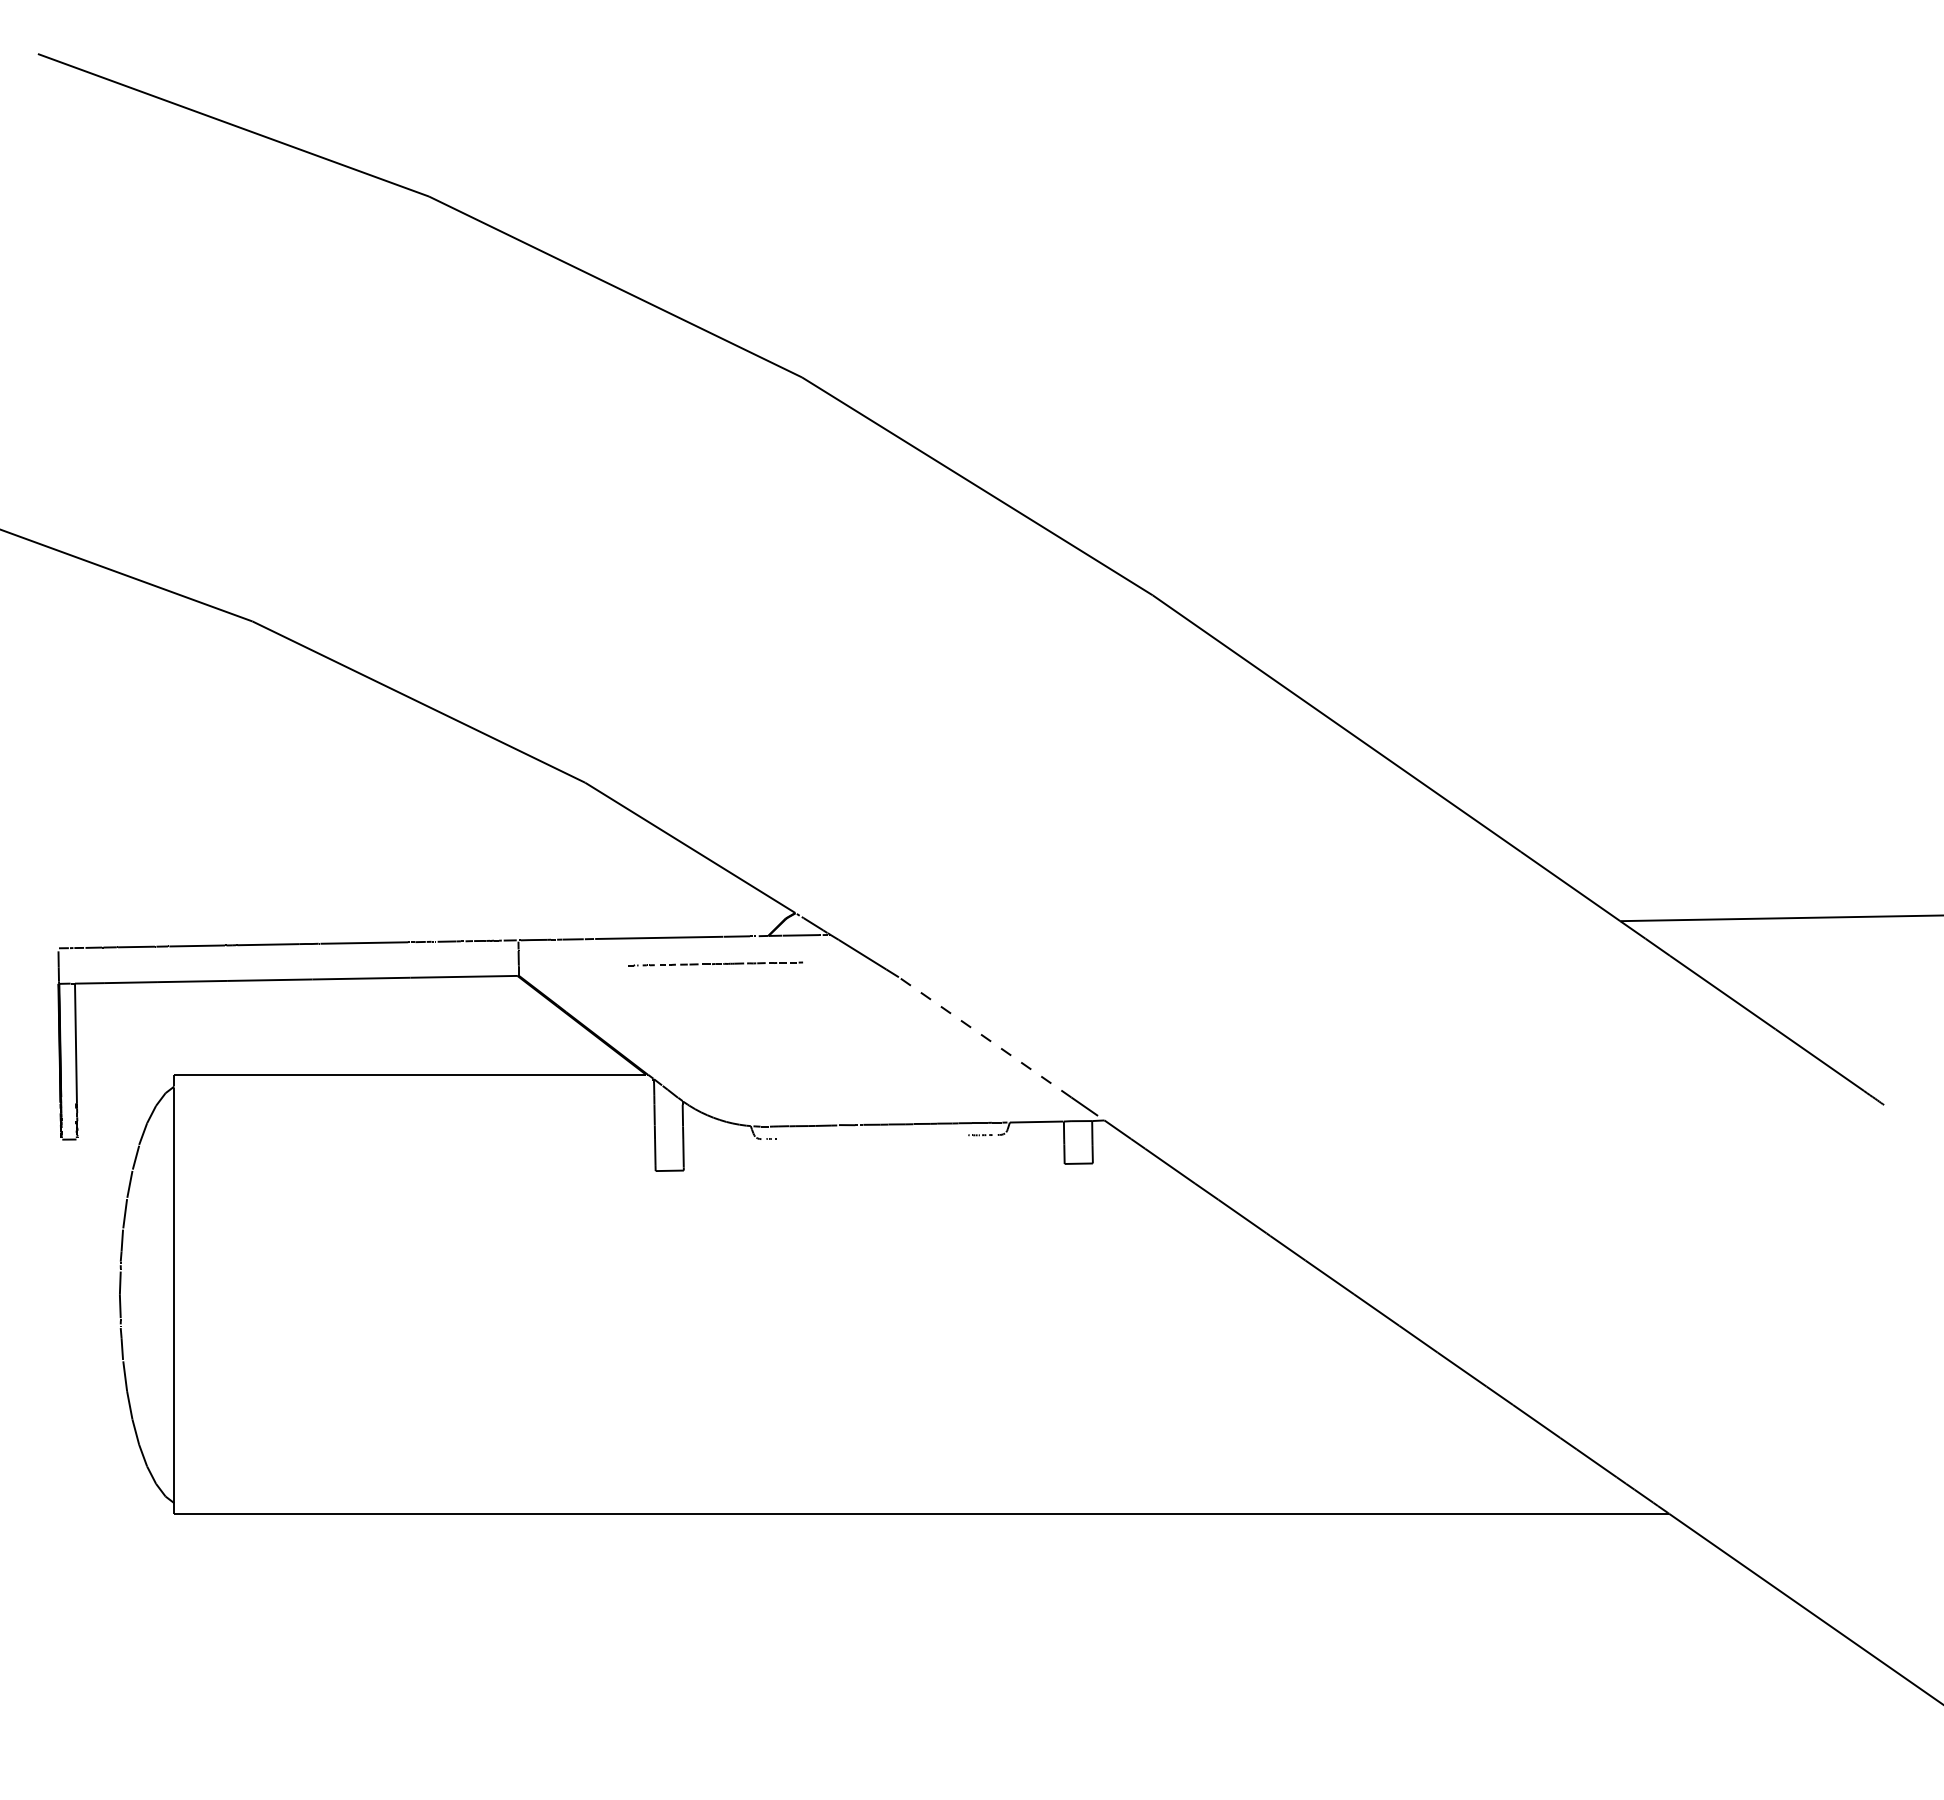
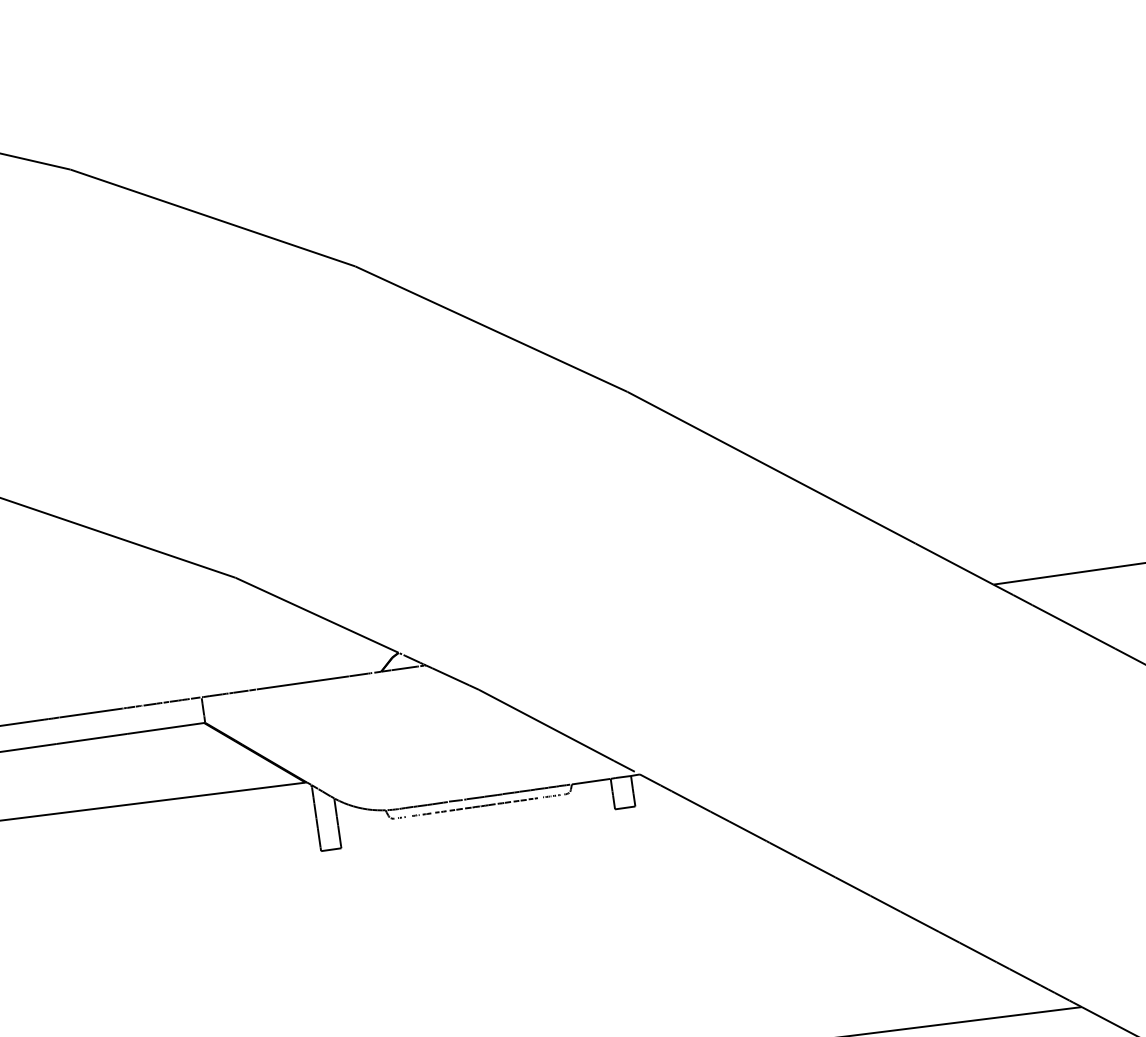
part: (715, 963) -> (474, 806), moved
line: (984, 1037) -> (546, 725), dashed -> solid

